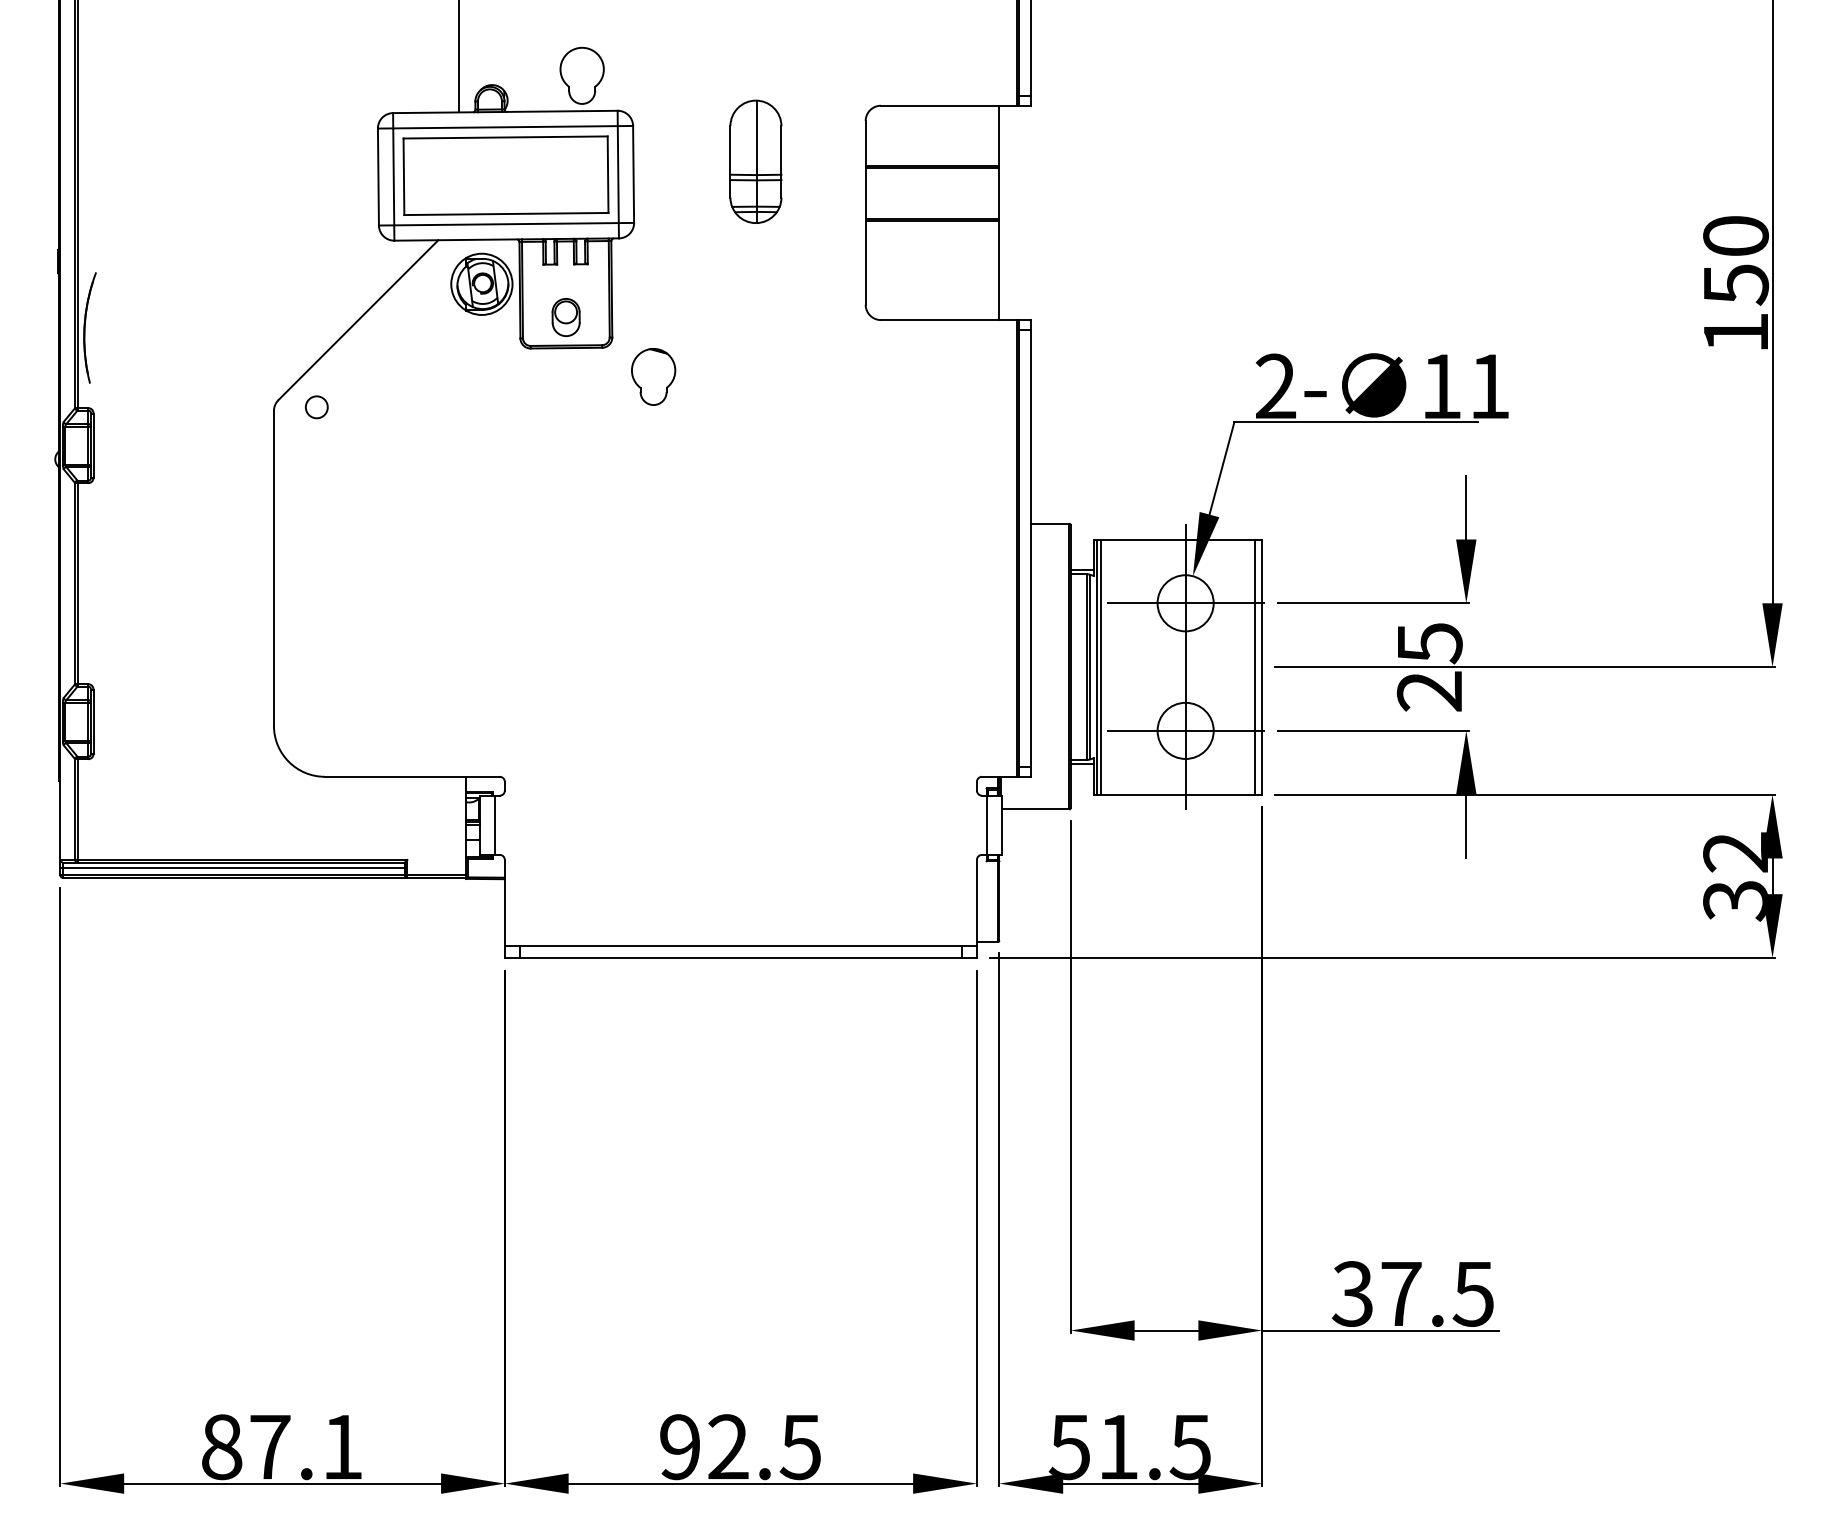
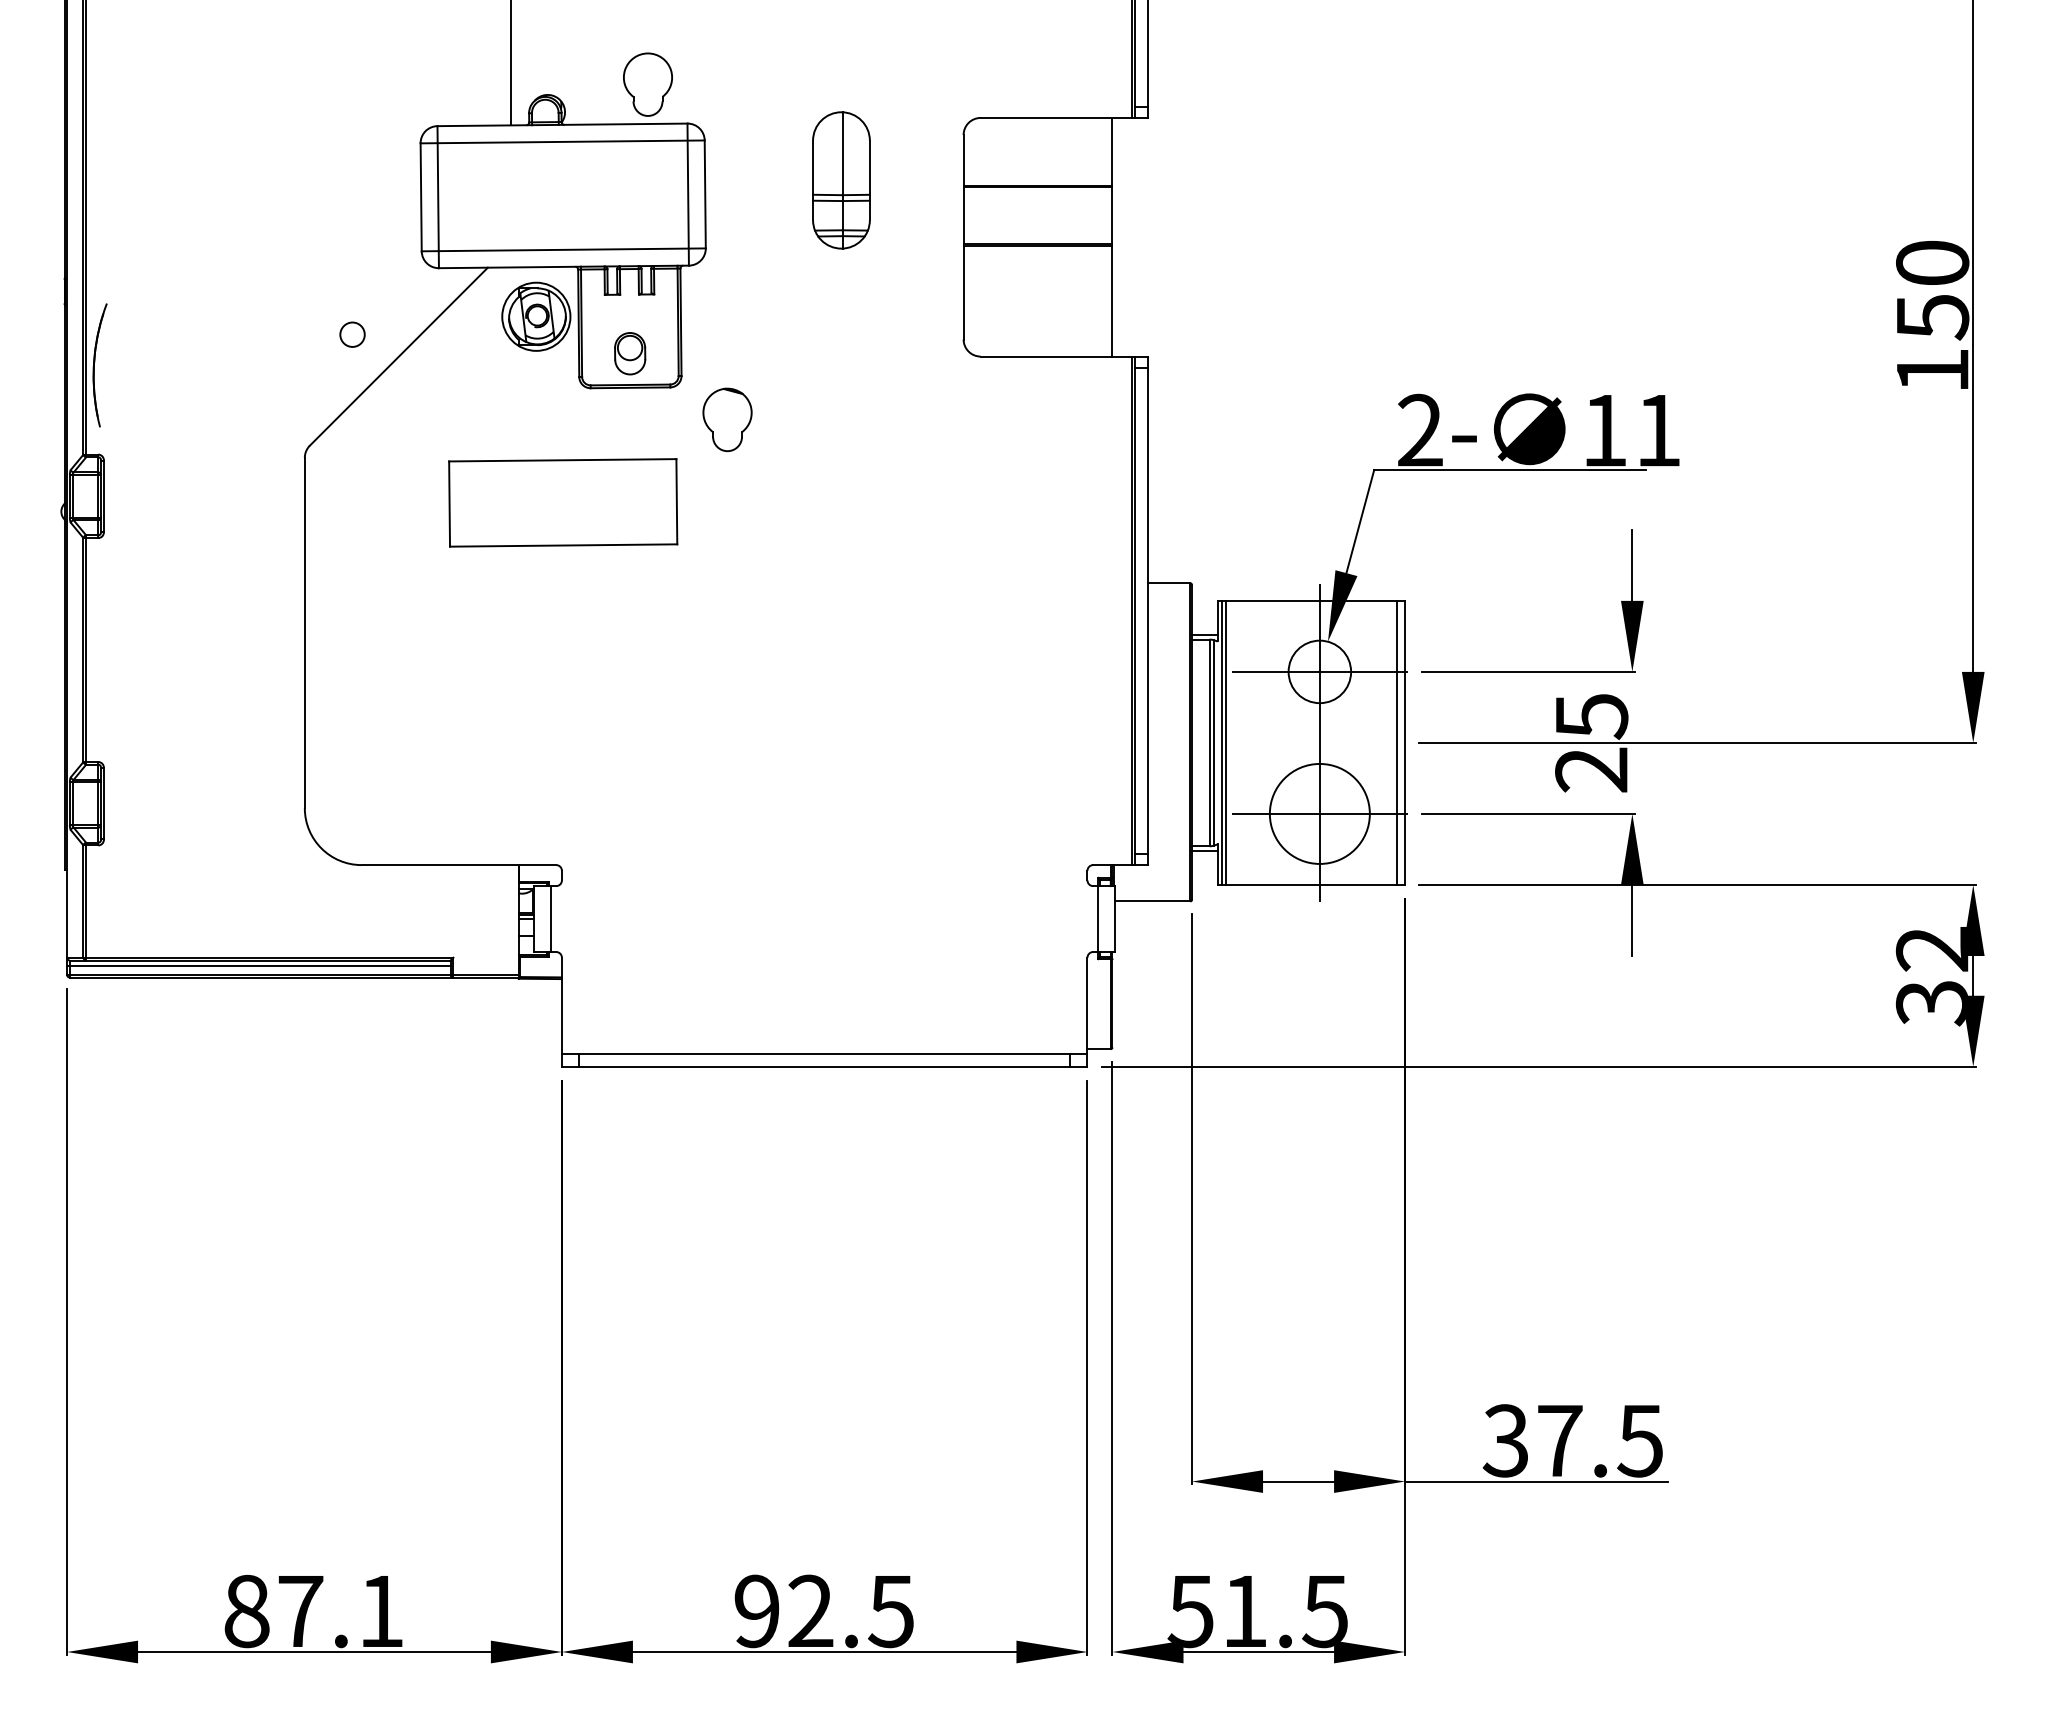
part: (506, 175) -> (563, 502), moved
circle: (316, 407) -> (352, 334), moved
circle: (1185, 730) -> (1319, 813), size x1.6

